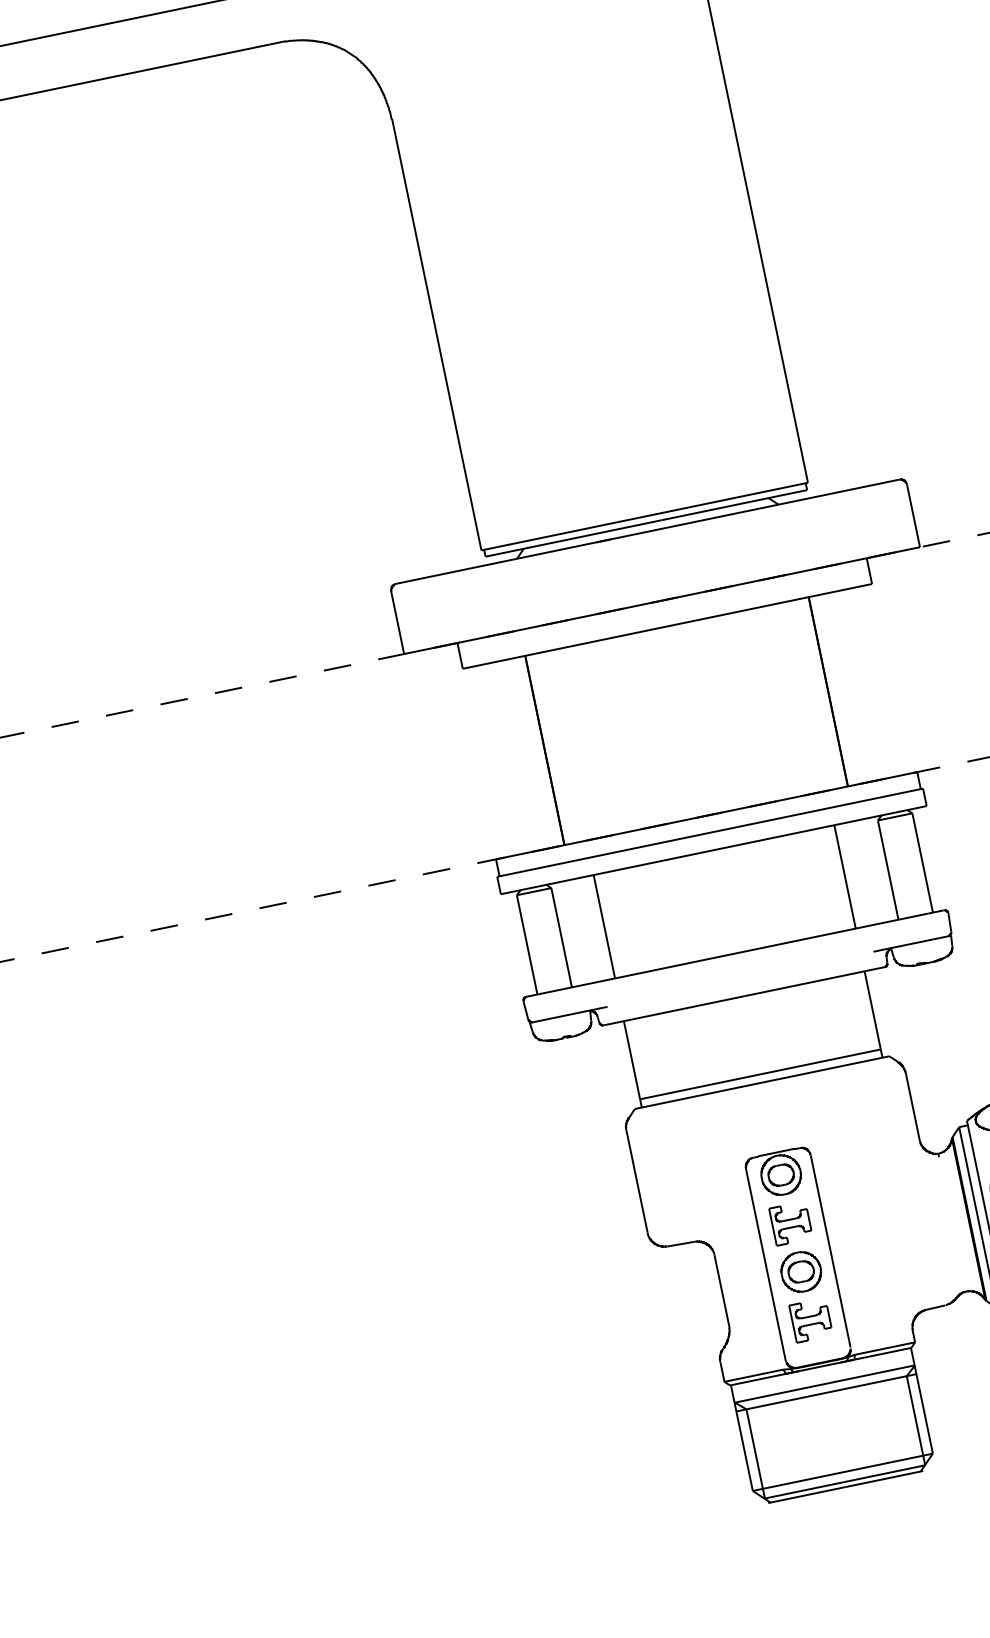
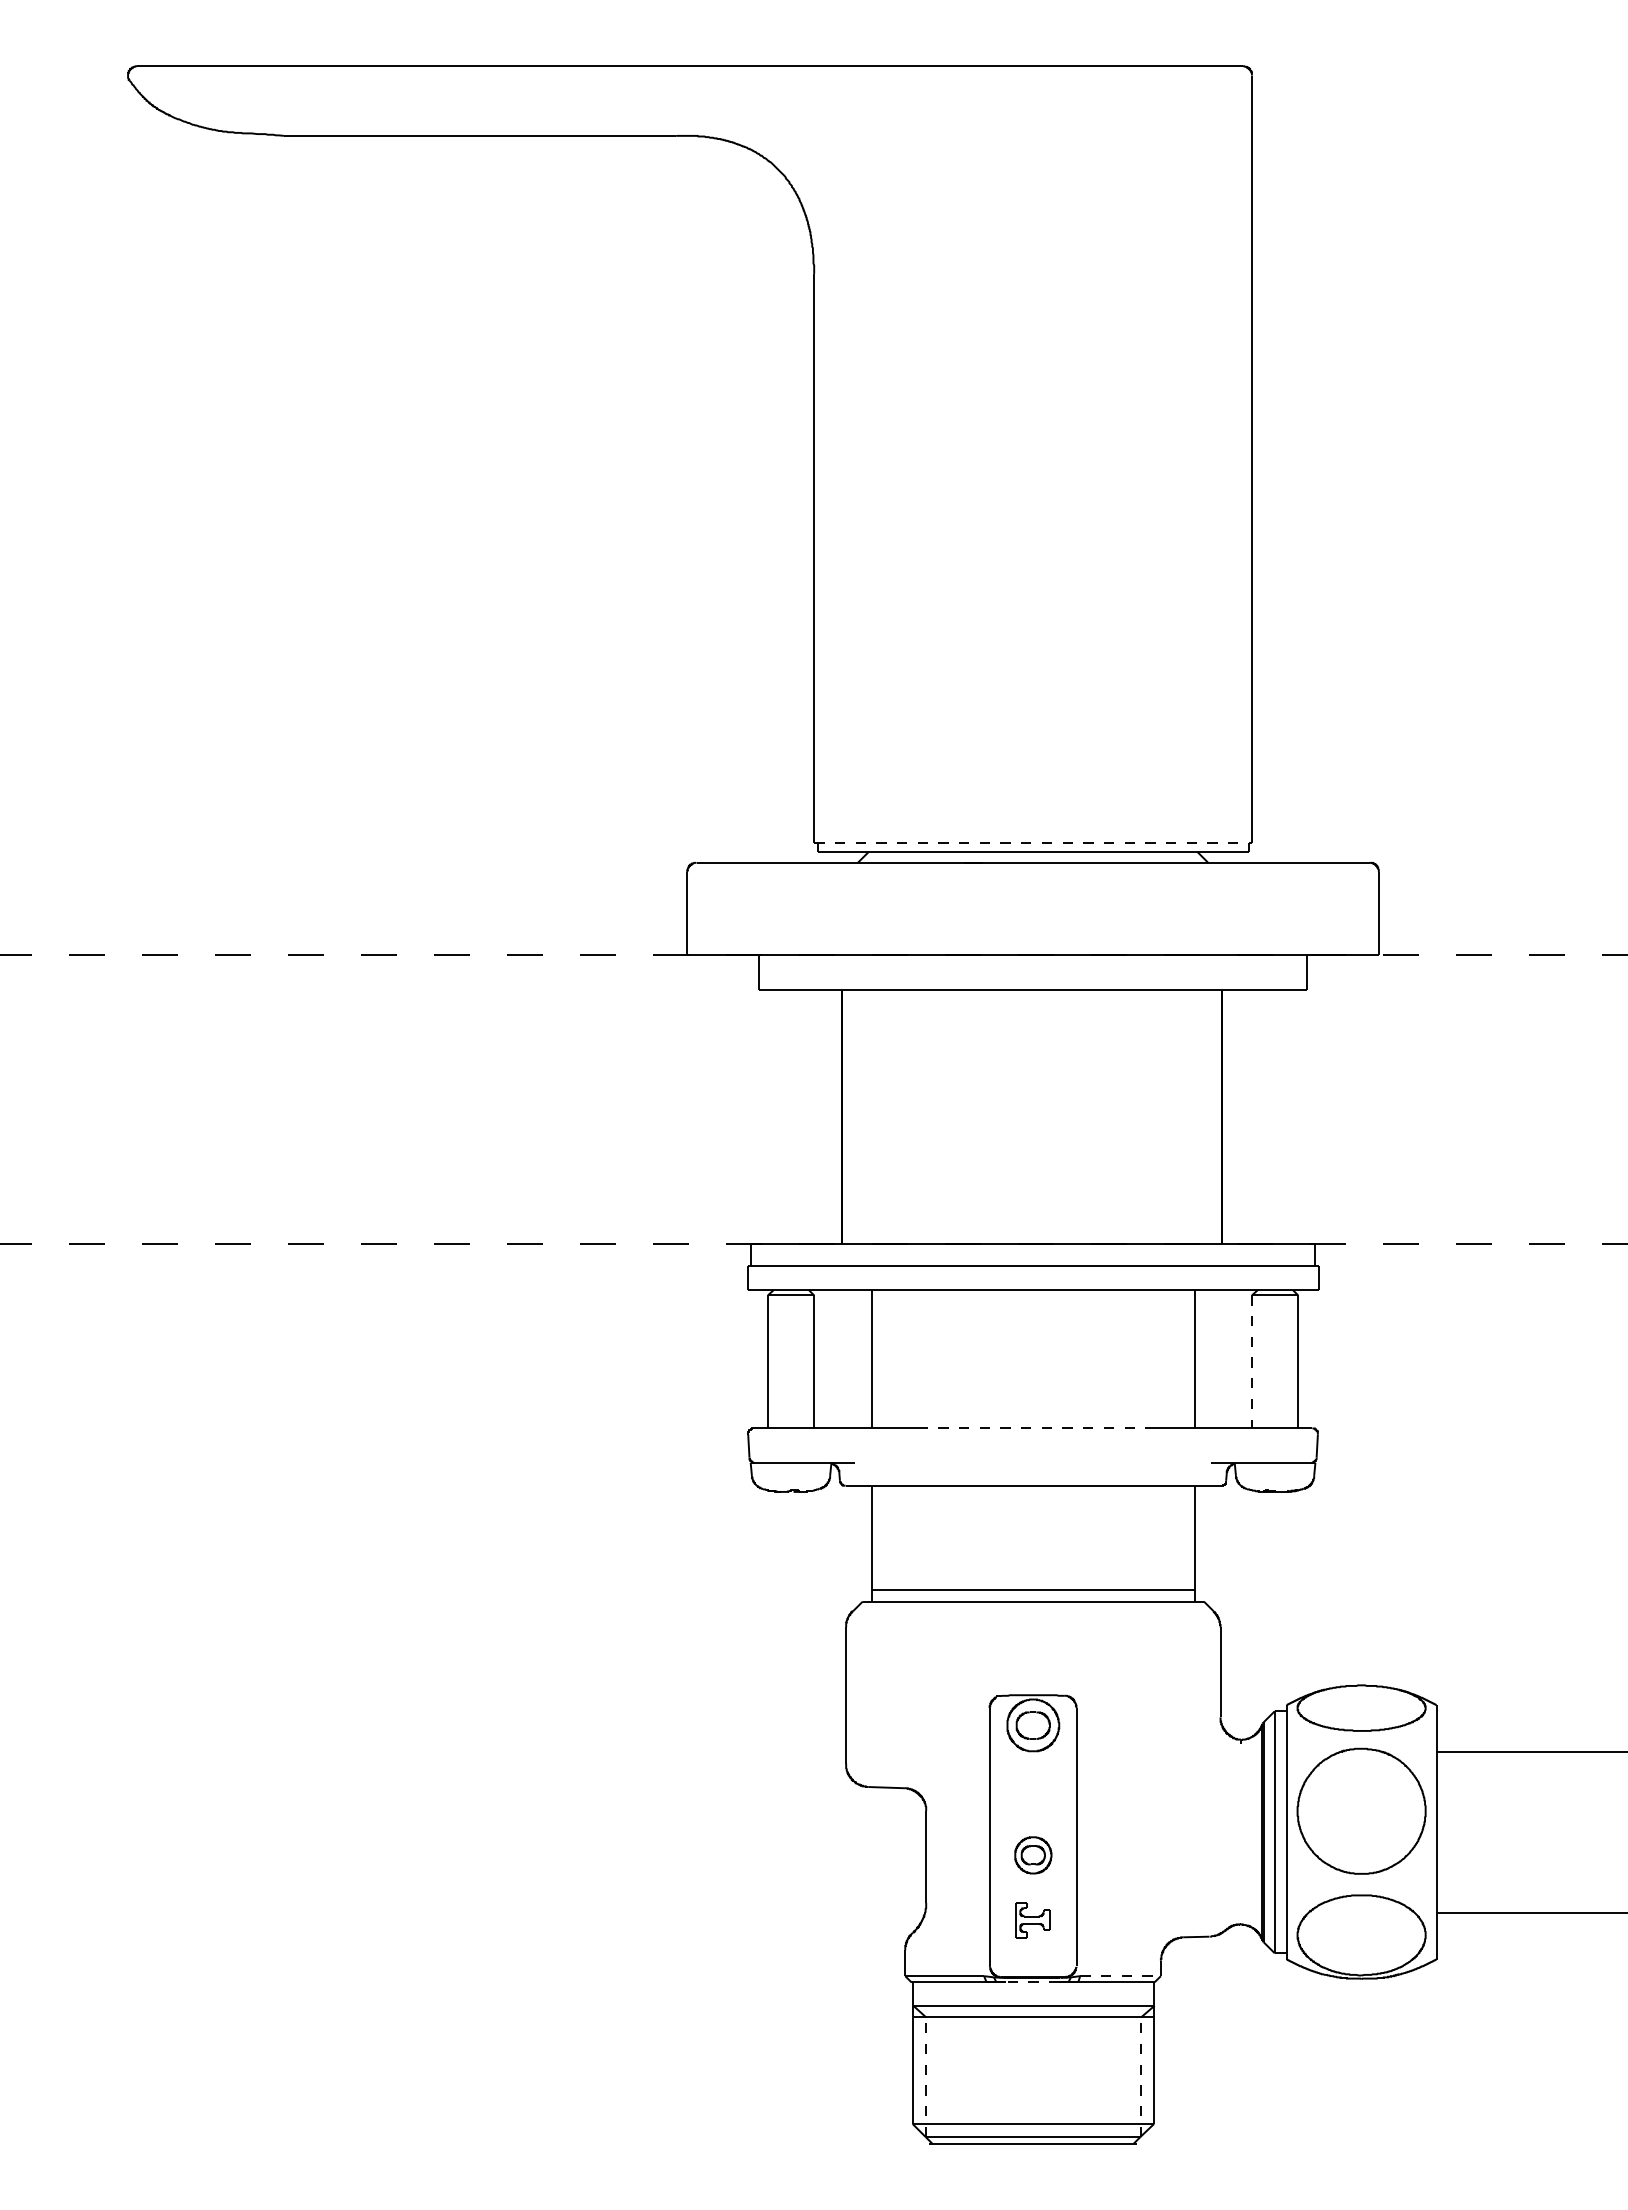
line: (645, 516) -> (1033, 842), solid -> dashed
line: (887, 869) -> (1251, 1361), solid -> dashed
line: (735, 953) -> (1033, 1428), solid -> dashed
part: (790, 1222) -> (1032, 1789), removed
part: (801, 1272) -> (1033, 1855), size x0.7
part: (810, 1319) -> (1032, 1919), size x0.7
line: (885, 1348) -> (1121, 1976), solid -> dashed
line: (820, 1366) -> (1032, 1982), solid -> dashed
line: (916, 1420) -> (1141, 2077), solid -> dashed
line: (755, 1454) -> (926, 2077), solid -> dashed

